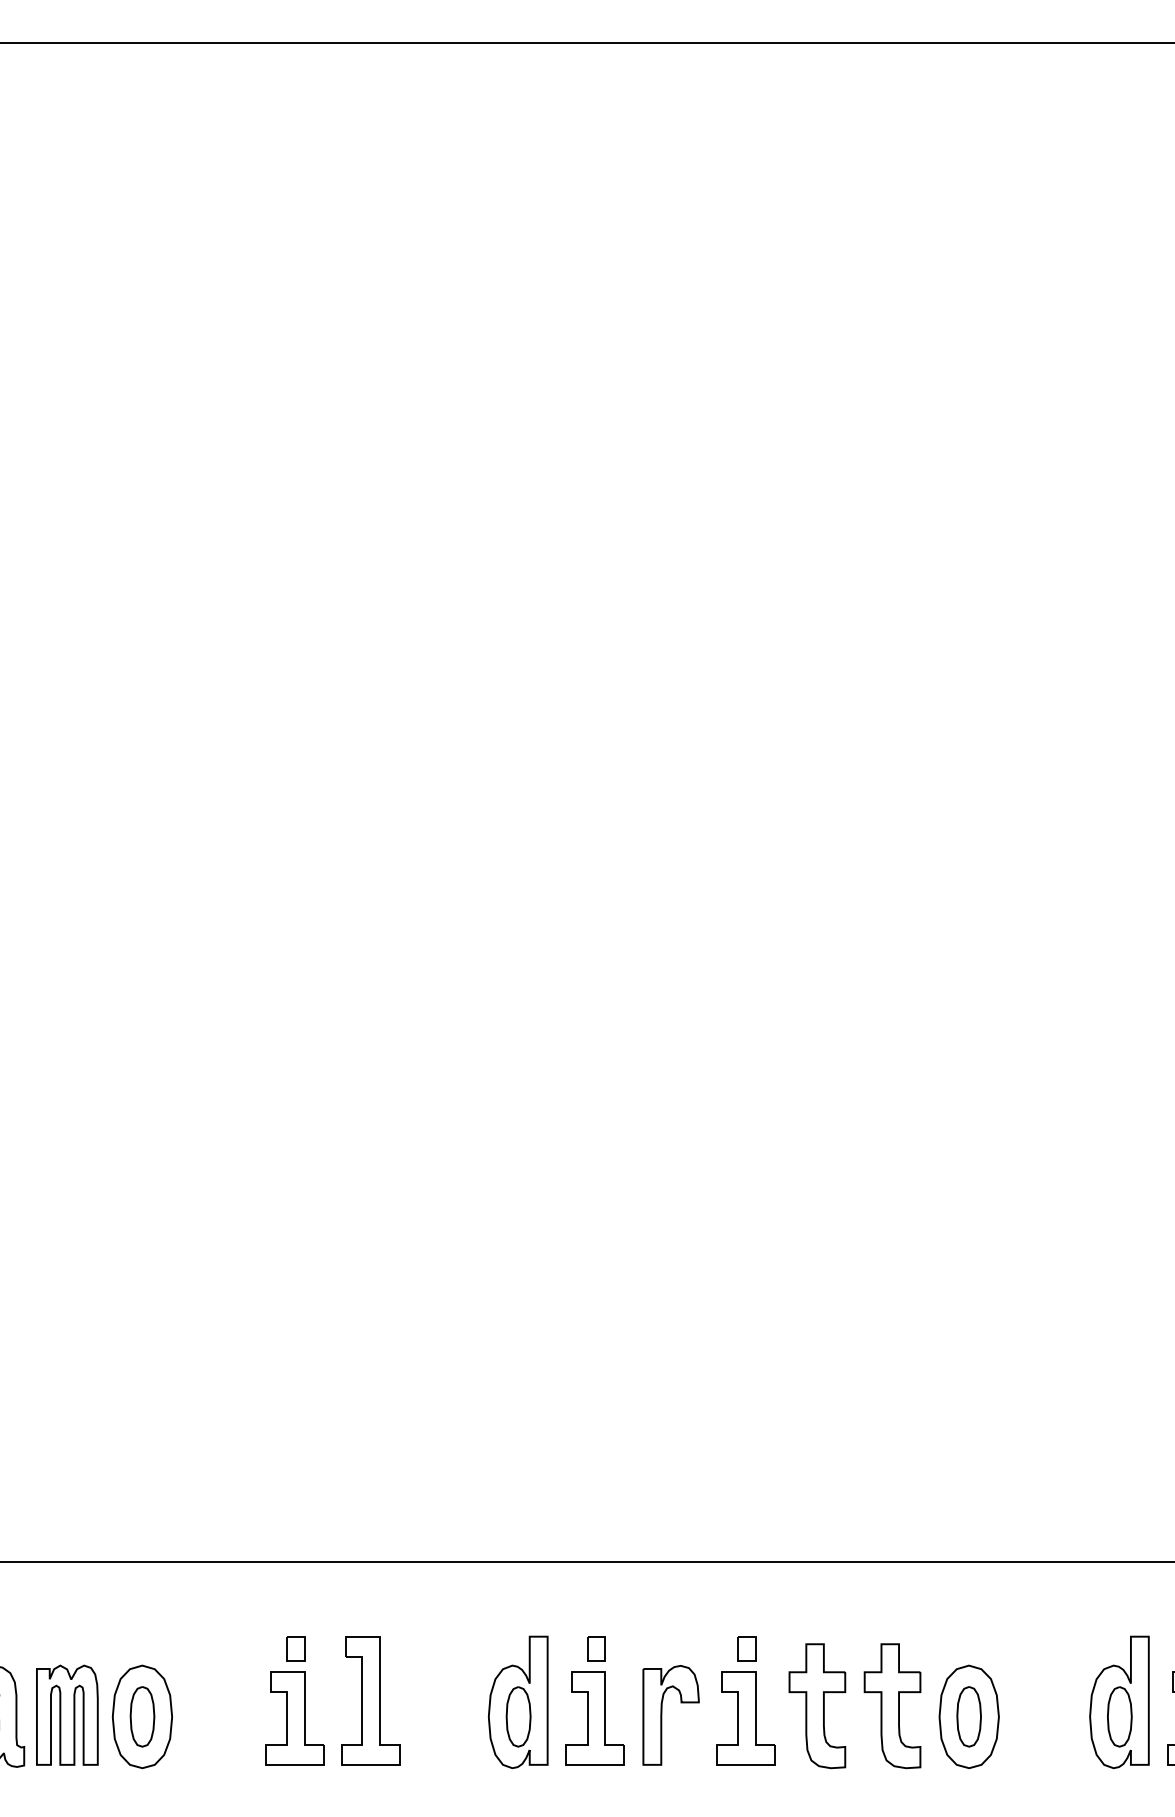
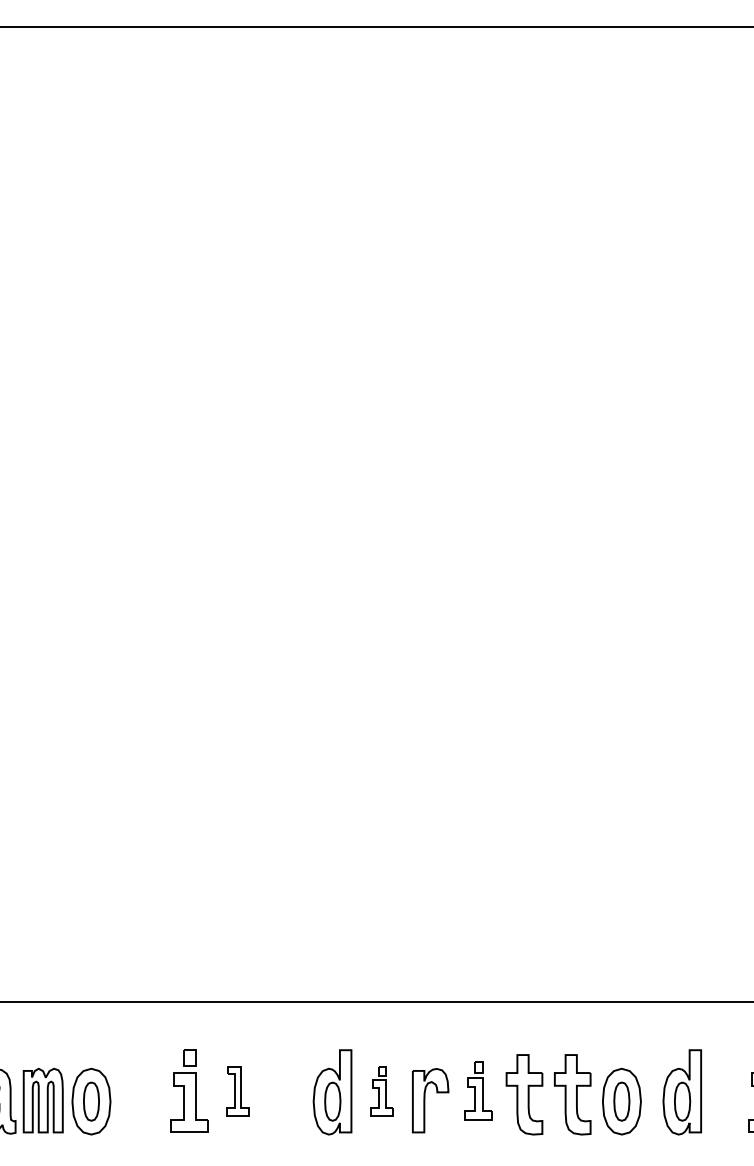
part: (370, 1699) -> (237, 1090), size x0.6
part: (594, 1699) -> (381, 1090), size x0.6
part: (745, 1699) -> (478, 1090), size x0.7
part: (1118, 1702) -> (681, 1092), moved

